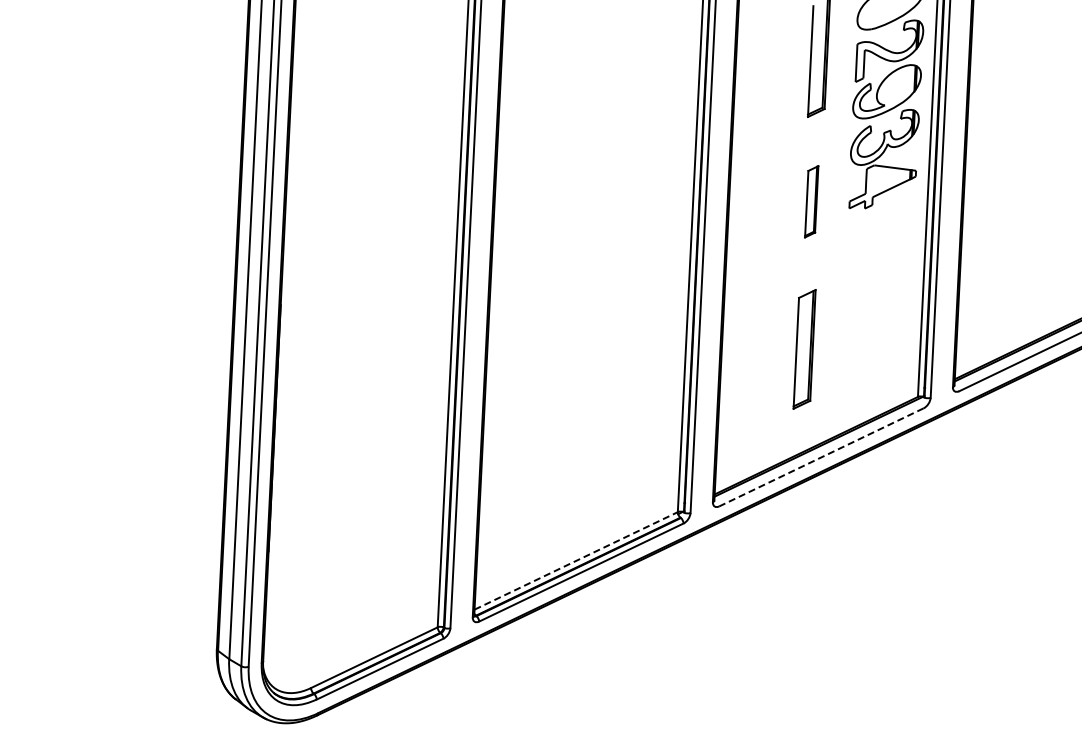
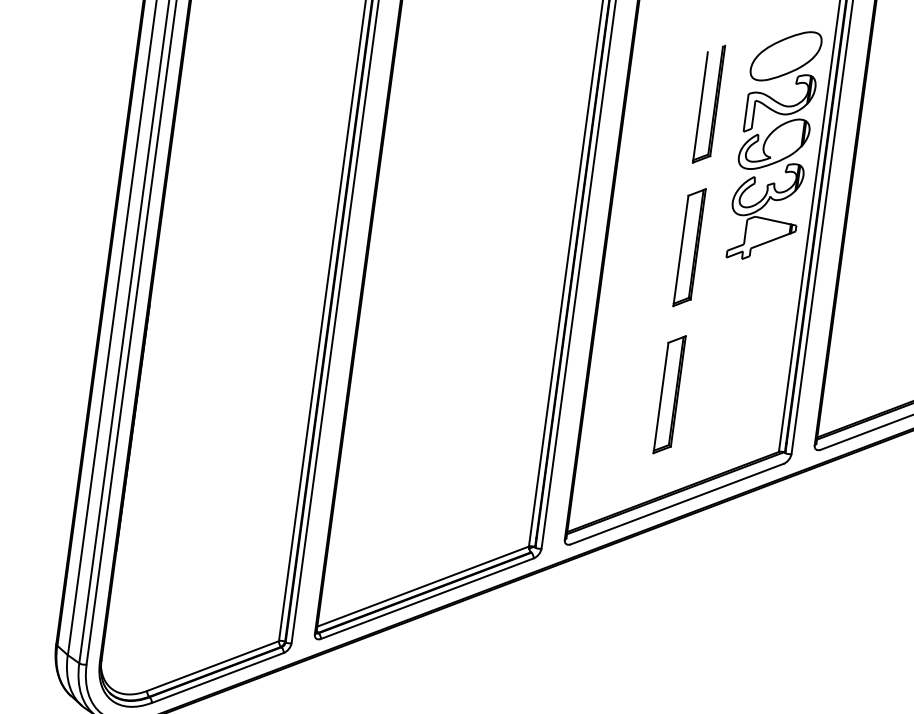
part: (811, 201) -> (689, 247), size x1.67
line: (820, 457) -> (676, 504), dashed -> solid
line: (576, 560) -> (423, 586), dashed -> solid

